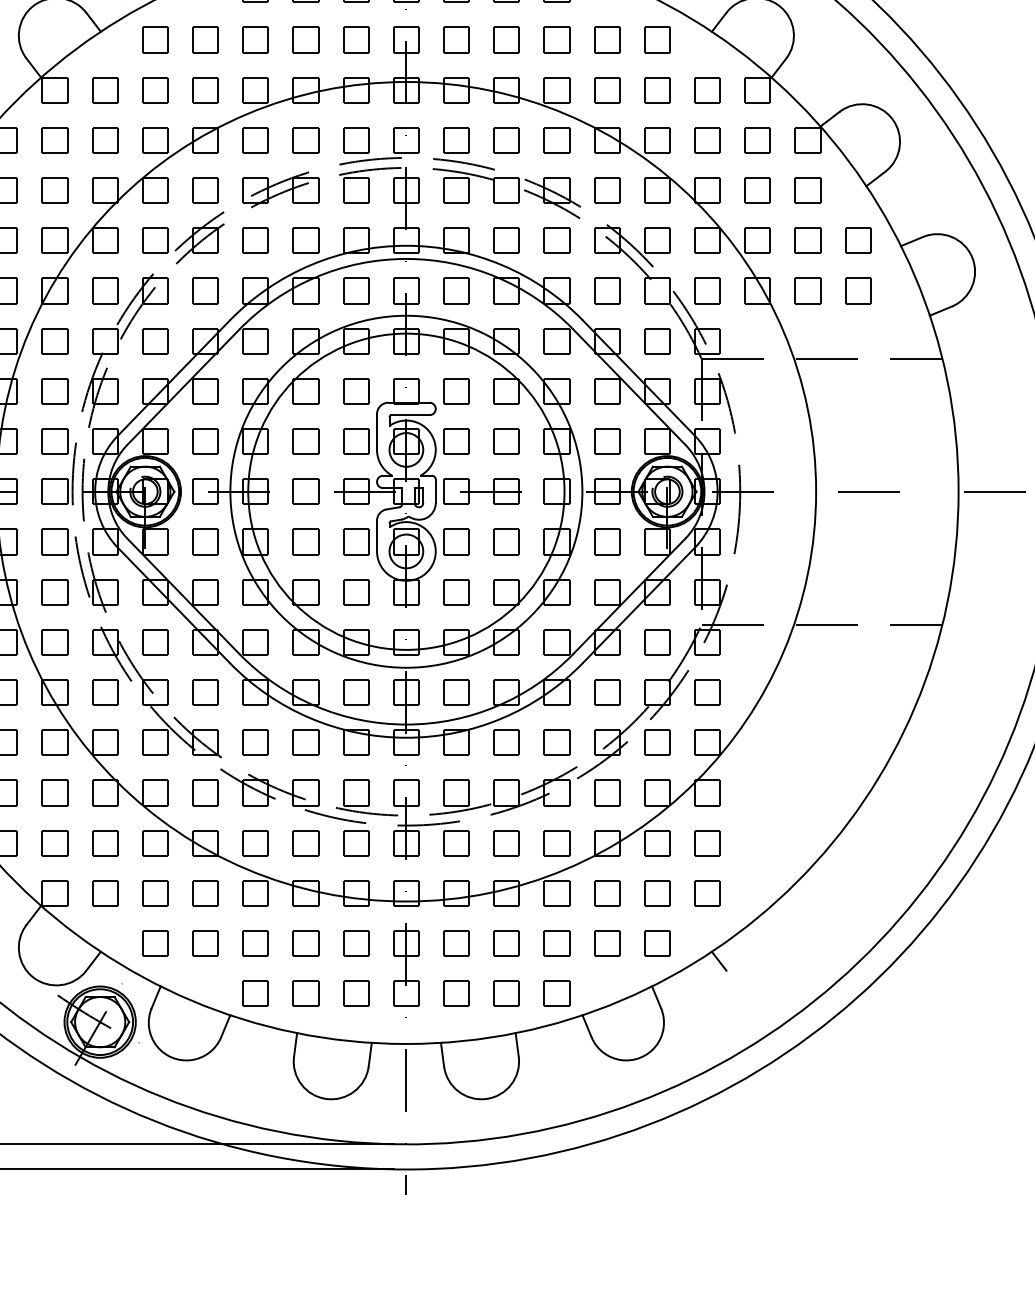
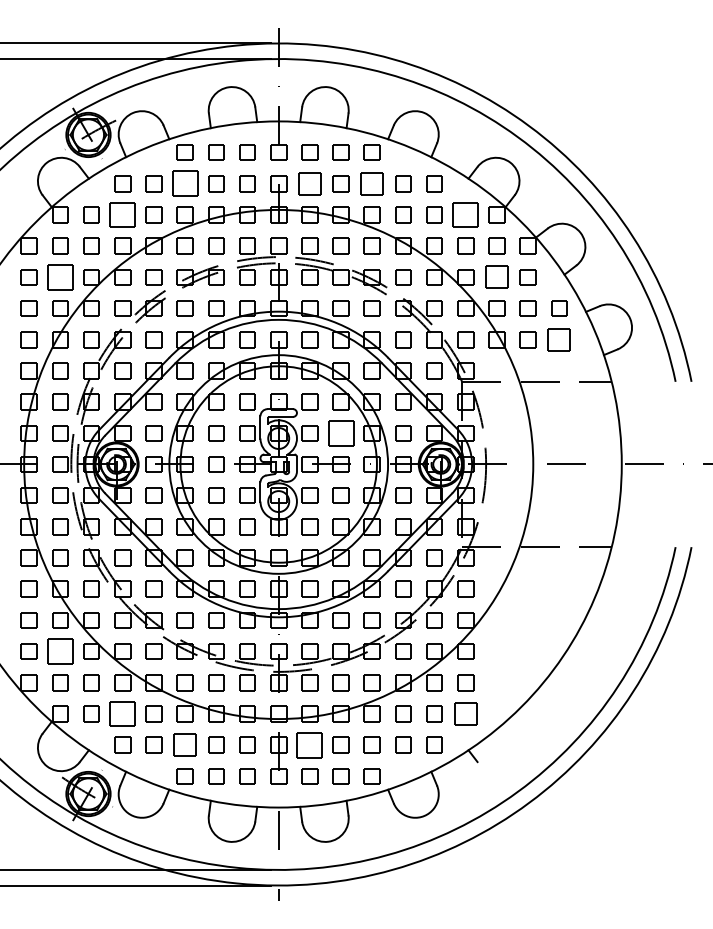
part: (254, 39) -> (184, 183), size x1.6
part: (455, 39) -> (309, 183), size x1.4
part: (555, 39) -> (371, 183), size x1.4
part: (154, 89) -> (122, 214), size x1.6
part: (707, 89) -> (465, 214), size x1.6
part: (55, 190) -> (60, 277), size x1.6
part: (756, 190) -> (496, 277), size x1.4
part: (858, 290) -> (559, 339), size x1.4
part: (505, 441) -> (340, 433), size x1.6
part: (55, 792) -> (60, 651), size x1.6
part: (154, 892) -> (122, 713), size x1.6
part: (707, 892) -> (465, 713), size x1.4
part: (254, 942) -> (184, 744), size x1.4
part: (455, 942) -> (309, 744), size x1.6

